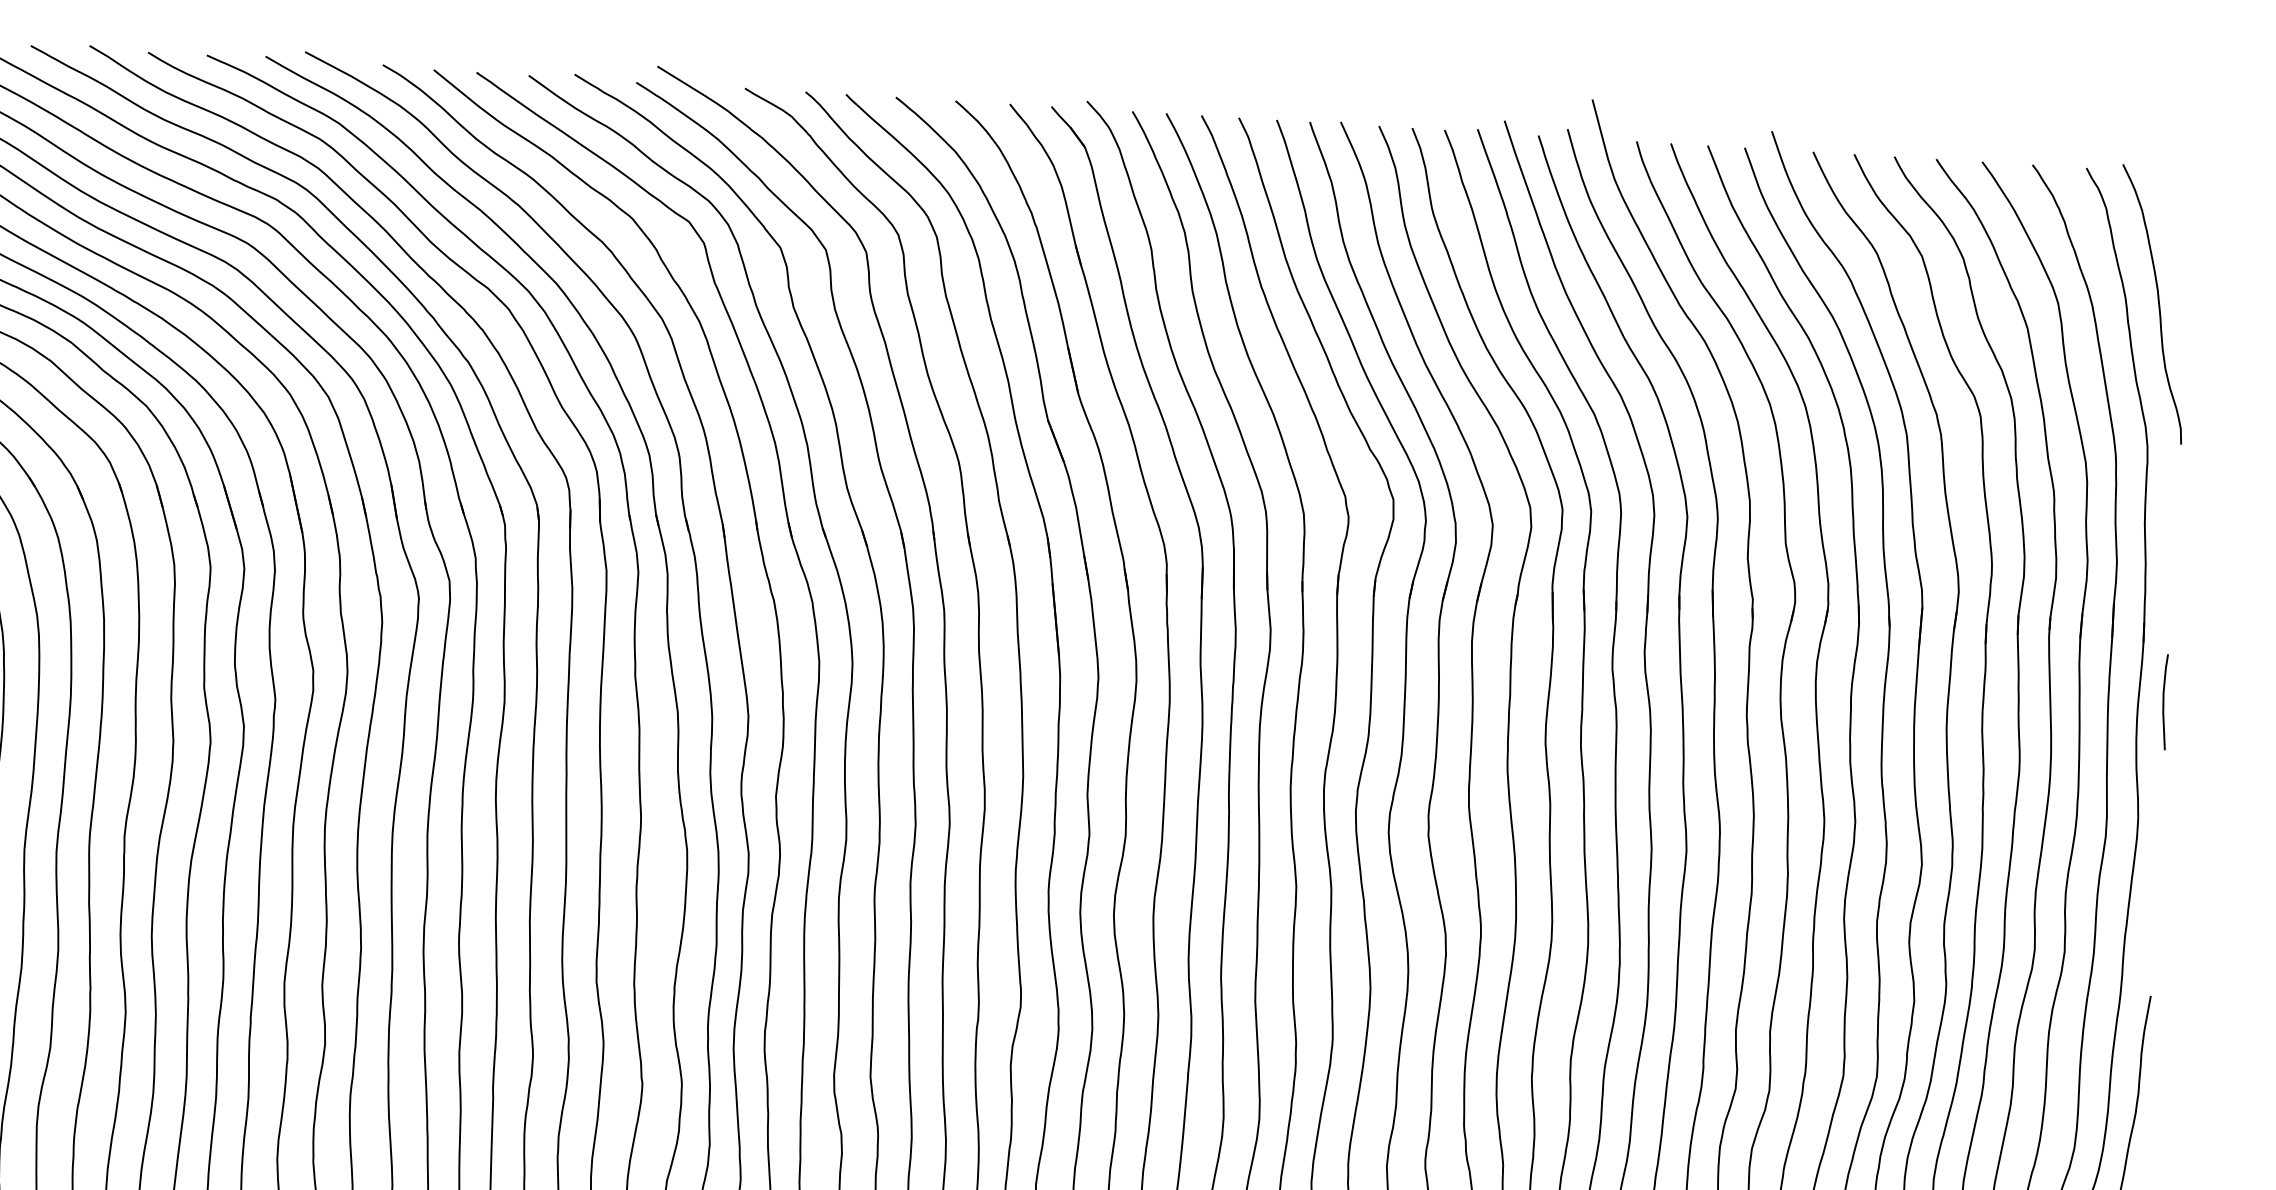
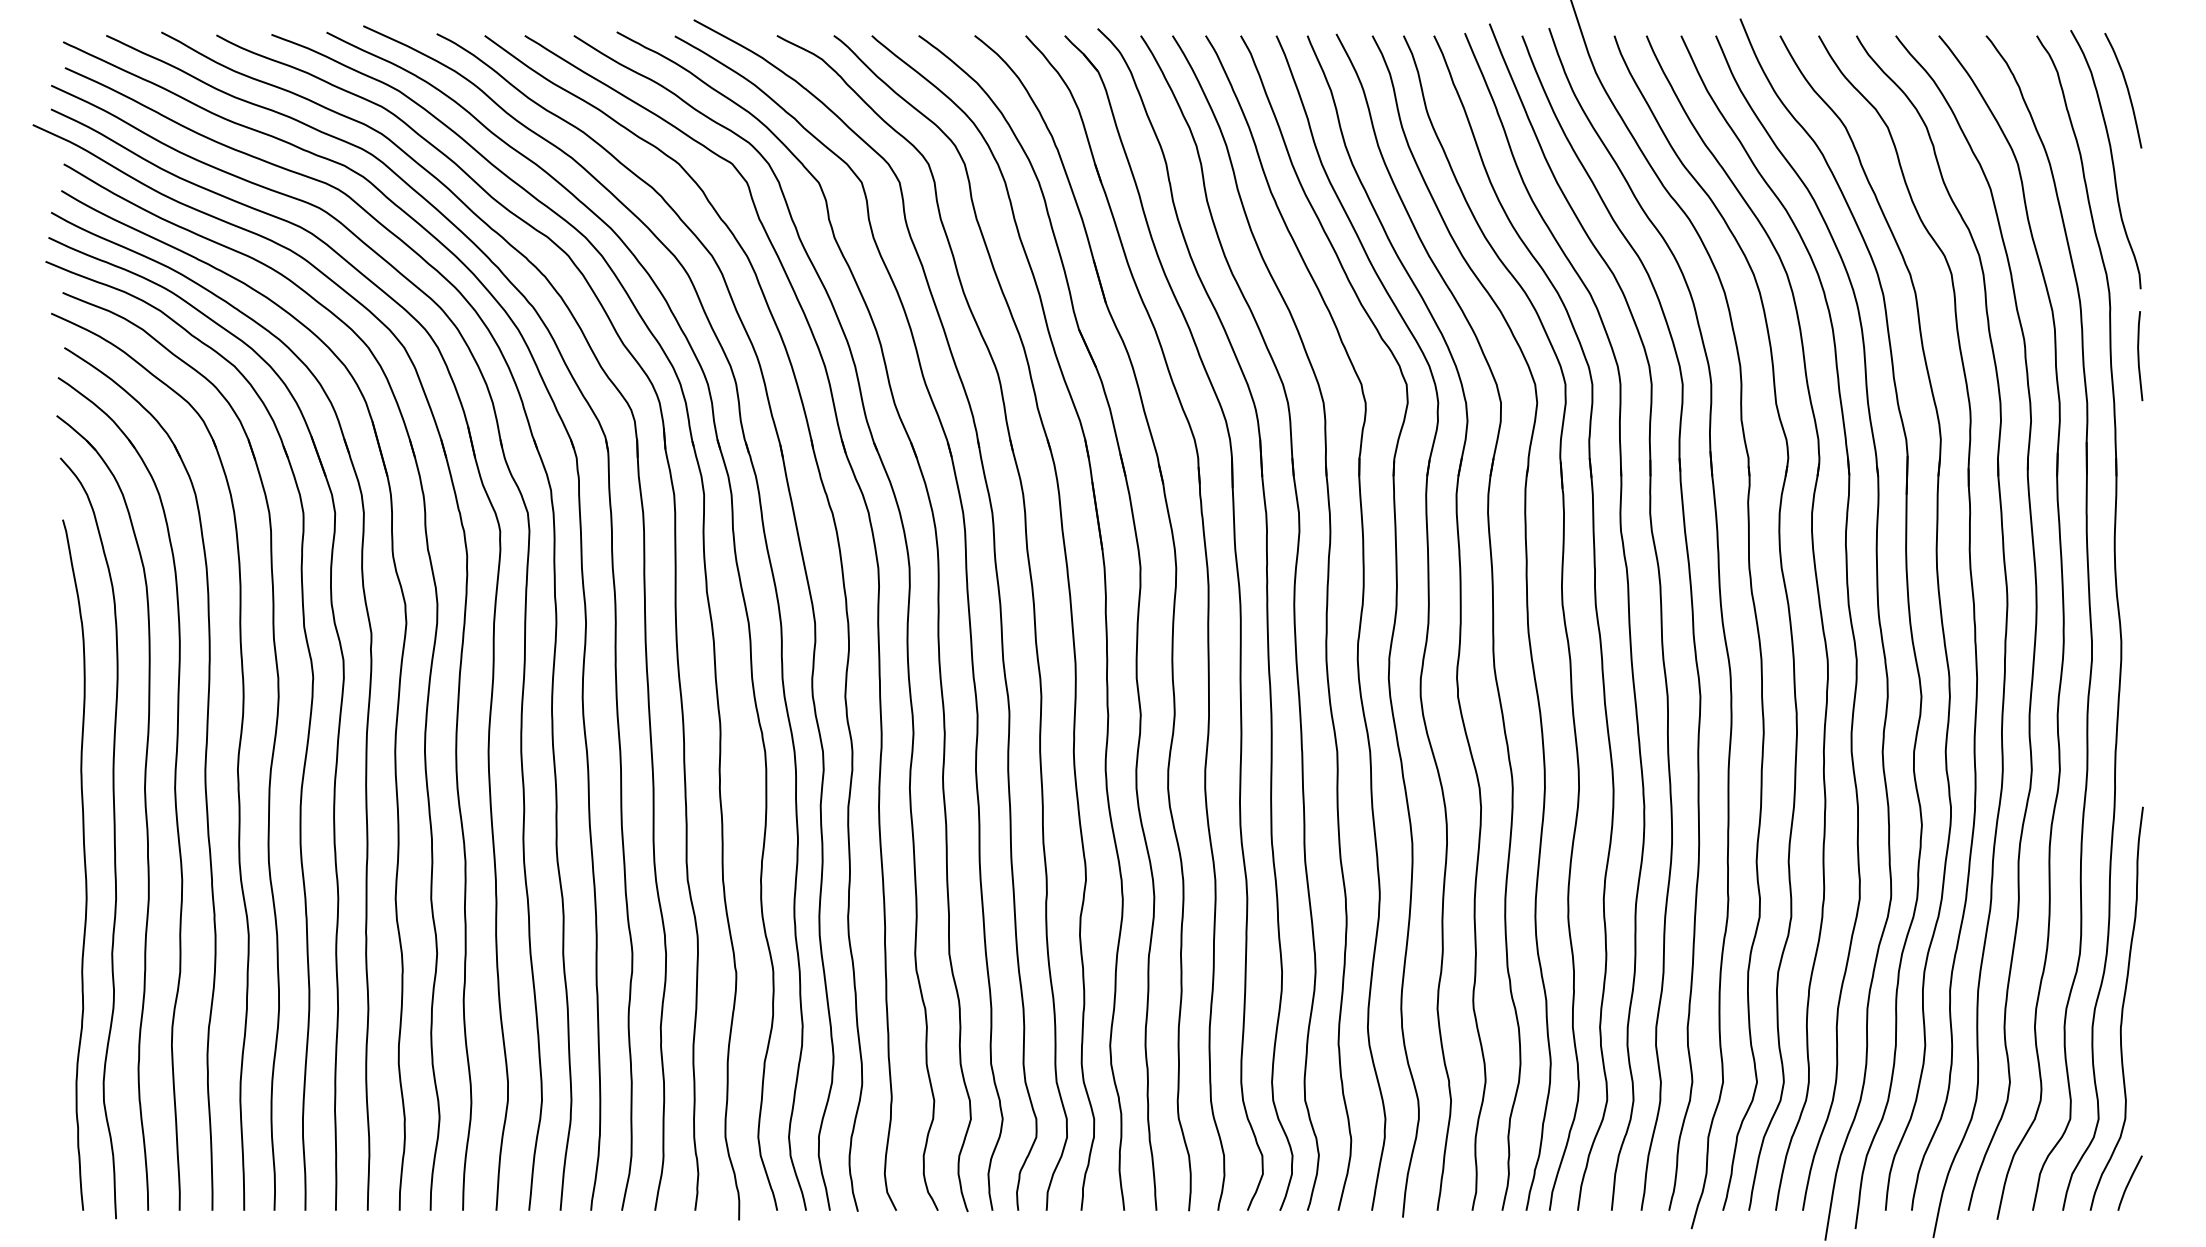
curve: (2178, 230) -> (2126, 88), added
line: (2164, 702) -> (2139, 356), moved

